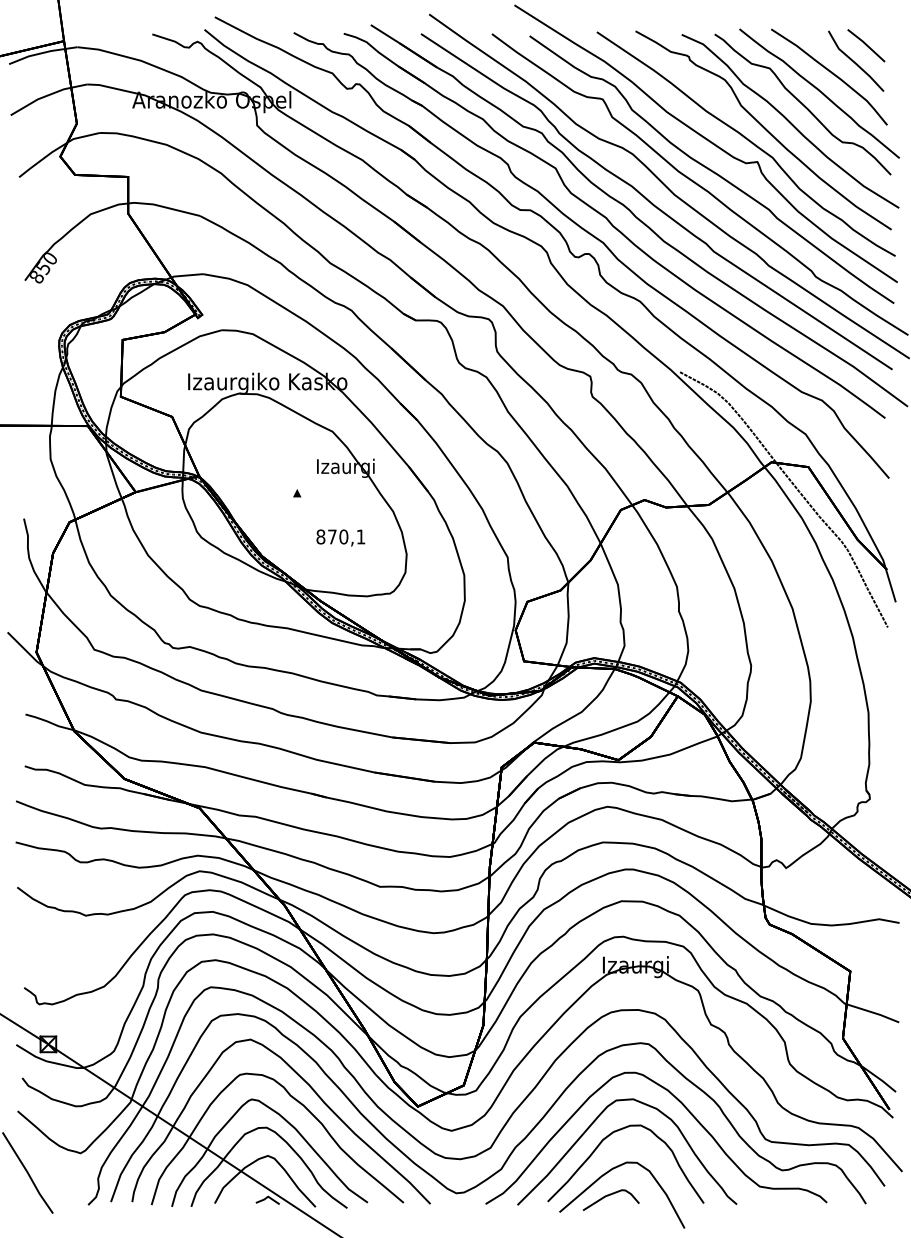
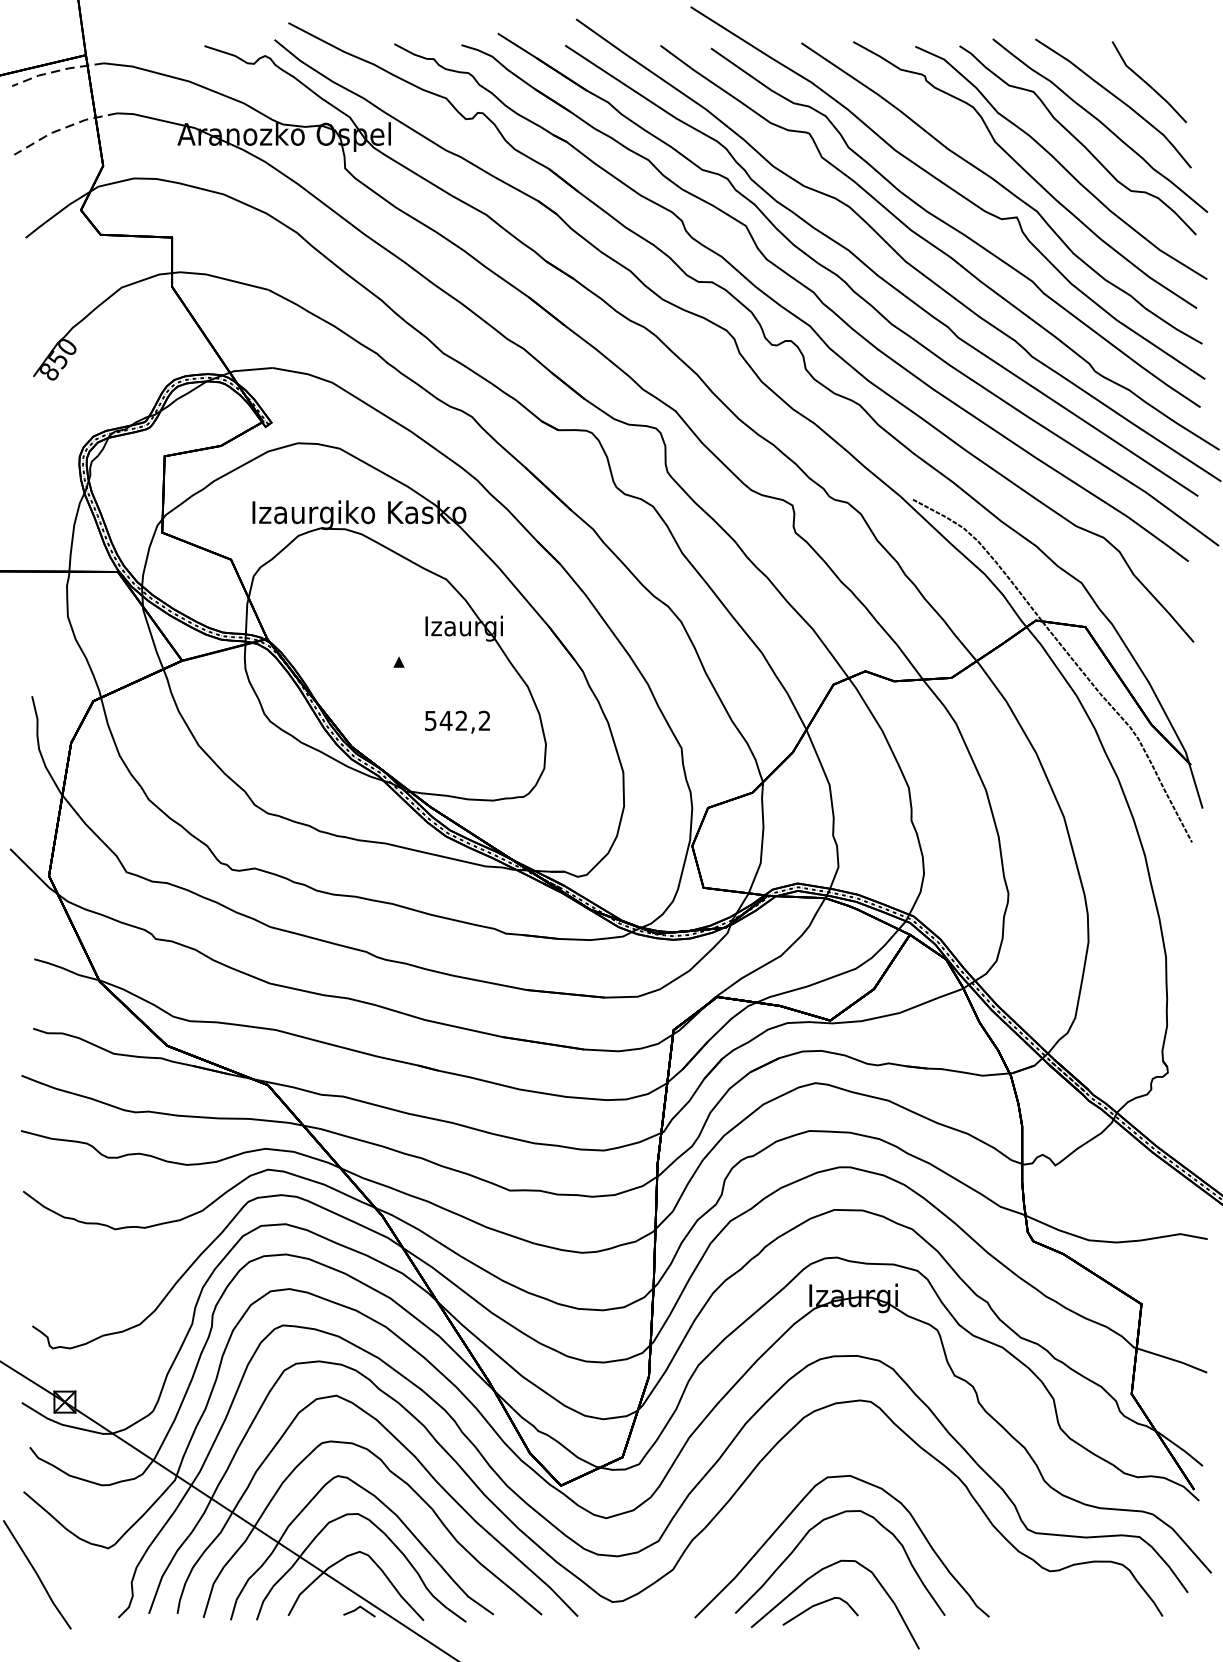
line: (866, 45) -> (1163, 61), removed
line: (42, 53) -> (57, 71), solid -> dashed
line: (47, 95) -> (63, 128), solid -> dashed
text: (340, 536) -> (457, 720), 870,1 -> 542,2
curve: (688, 1112) -> (924, 1493), removed

